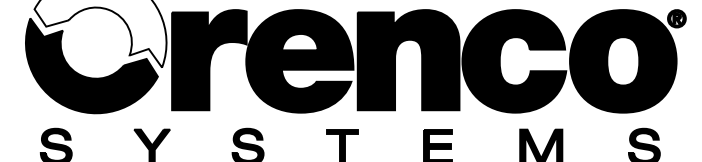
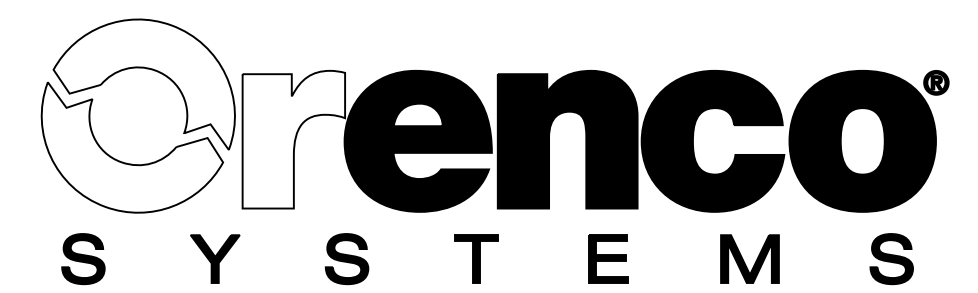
fill: (209, 60) -> (293, 139), removed
fill: (91, 65) -> (132, 147), removed

